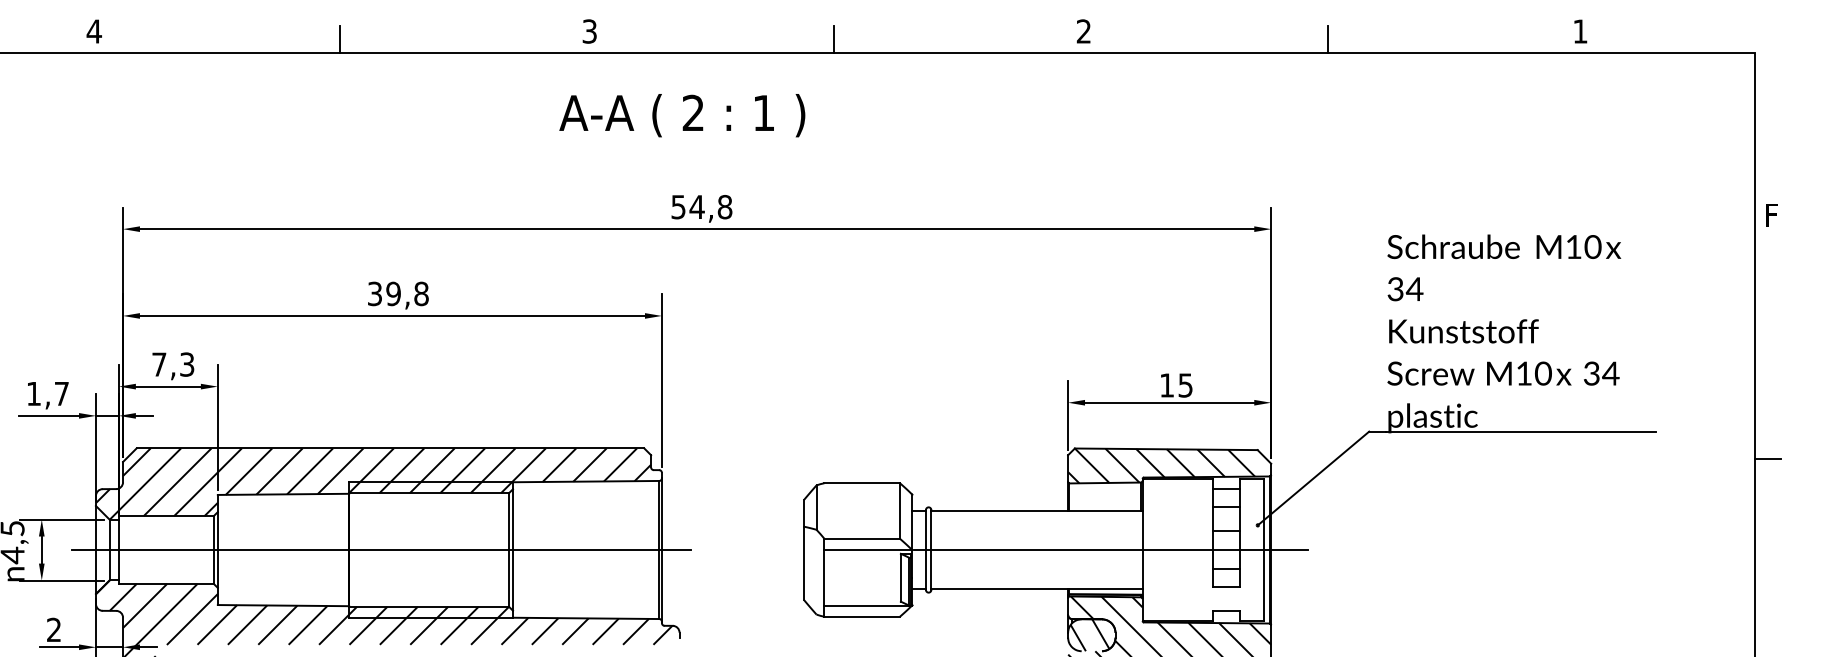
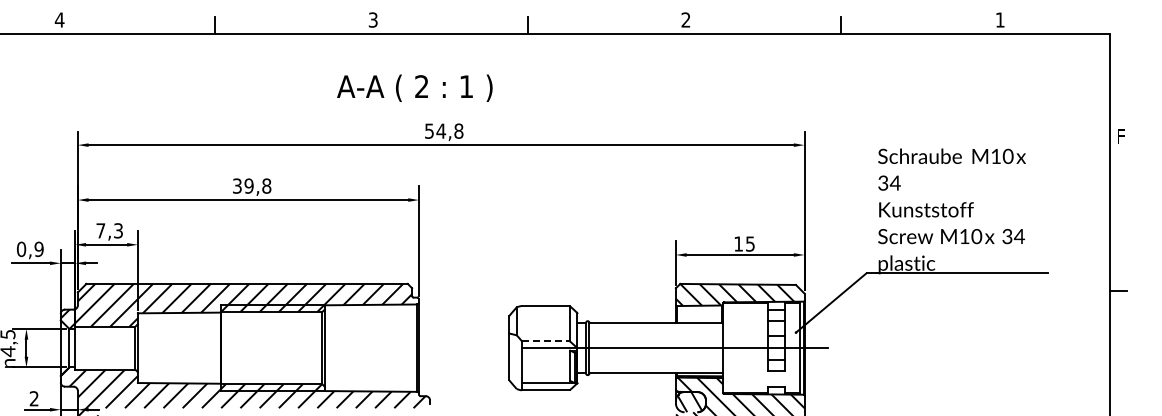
text: (681, 114) -> (414, 87), moved
text: (48, 394) -> (30, 249), 1,7 -> 0,9
line: (861, 539) -> (545, 341), solid -> dashed
line: (381, 550) -> (241, 348), removed

